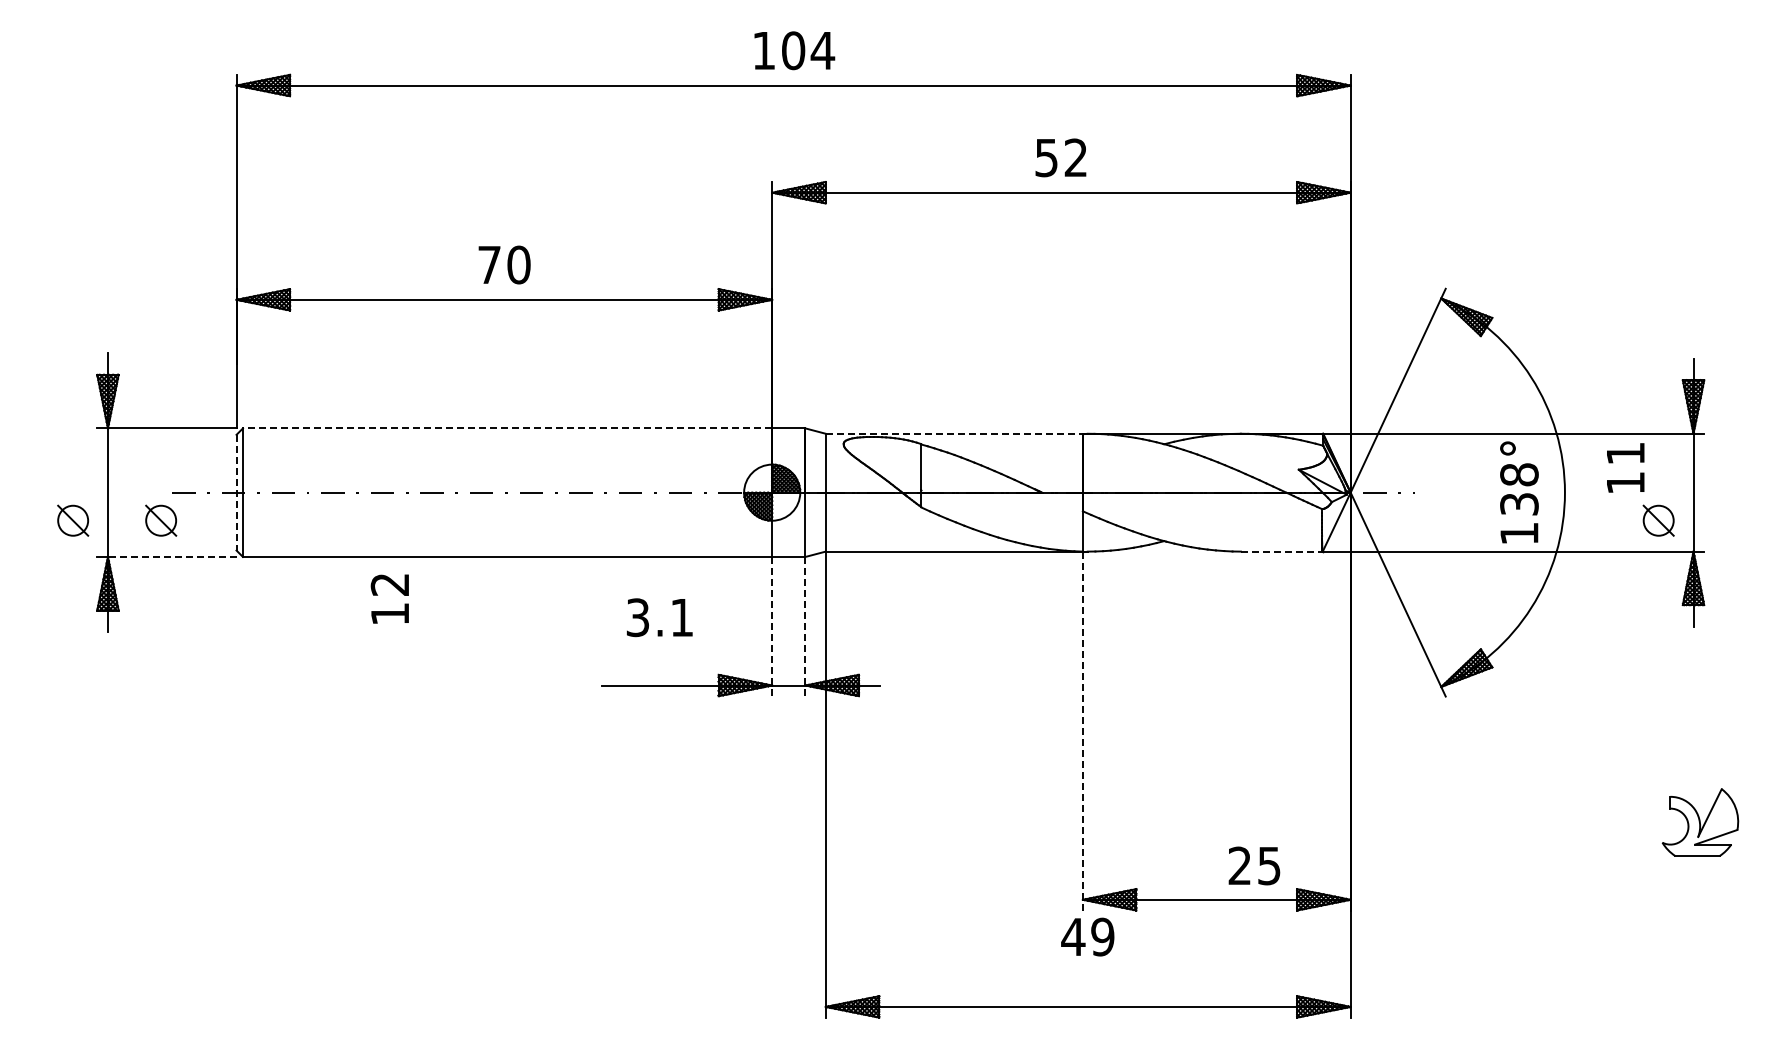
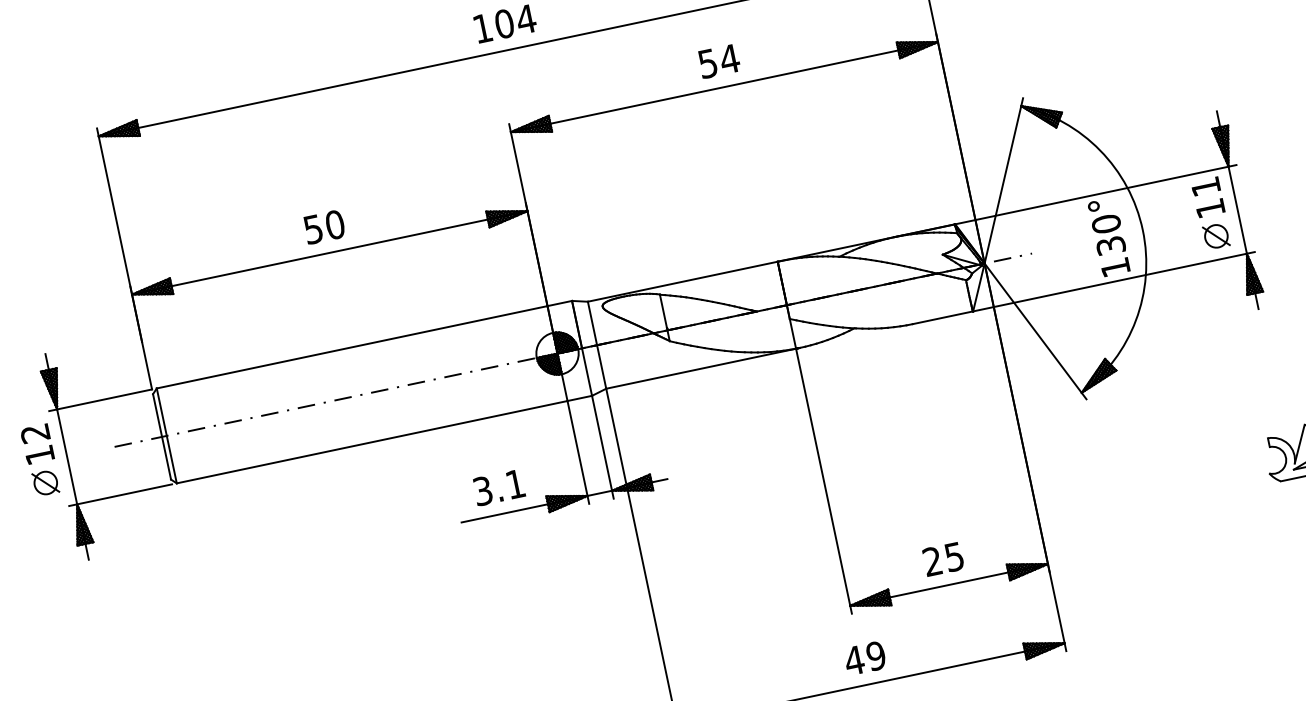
text: (1075, 157) -> (729, 58), 52 -> 54
text: (489, 265) -> (313, 229), 70 -> 50
line: (507, 428) -> (352, 347), dashed -> solid
line: (954, 433) -> (682, 281), dashed -> solid
text: (1625, 467) -> (1207, 197), moved
text: (1519, 474) -> (1106, 223), 138° -> 130°
line: (236, 492) -> (162, 436), dashed -> solid
part: (161, 520) -> (110, 469), removed
line: (1281, 551) -> (942, 317), dashed -> solid
line: (171, 556) -> (123, 494), dashed -> solid
text: (389, 598) -> (37, 443), moved
text: (659, 617) -> (498, 487), moved
line: (772, 626) -> (578, 452), dashed -> solid
line: (805, 626) -> (602, 447), dashed -> solid
line: (1082, 731) -> (823, 481), dashed -> solid
text: (1254, 865) -> (943, 558), moved
text: (1087, 936) -> (864, 658), moved

